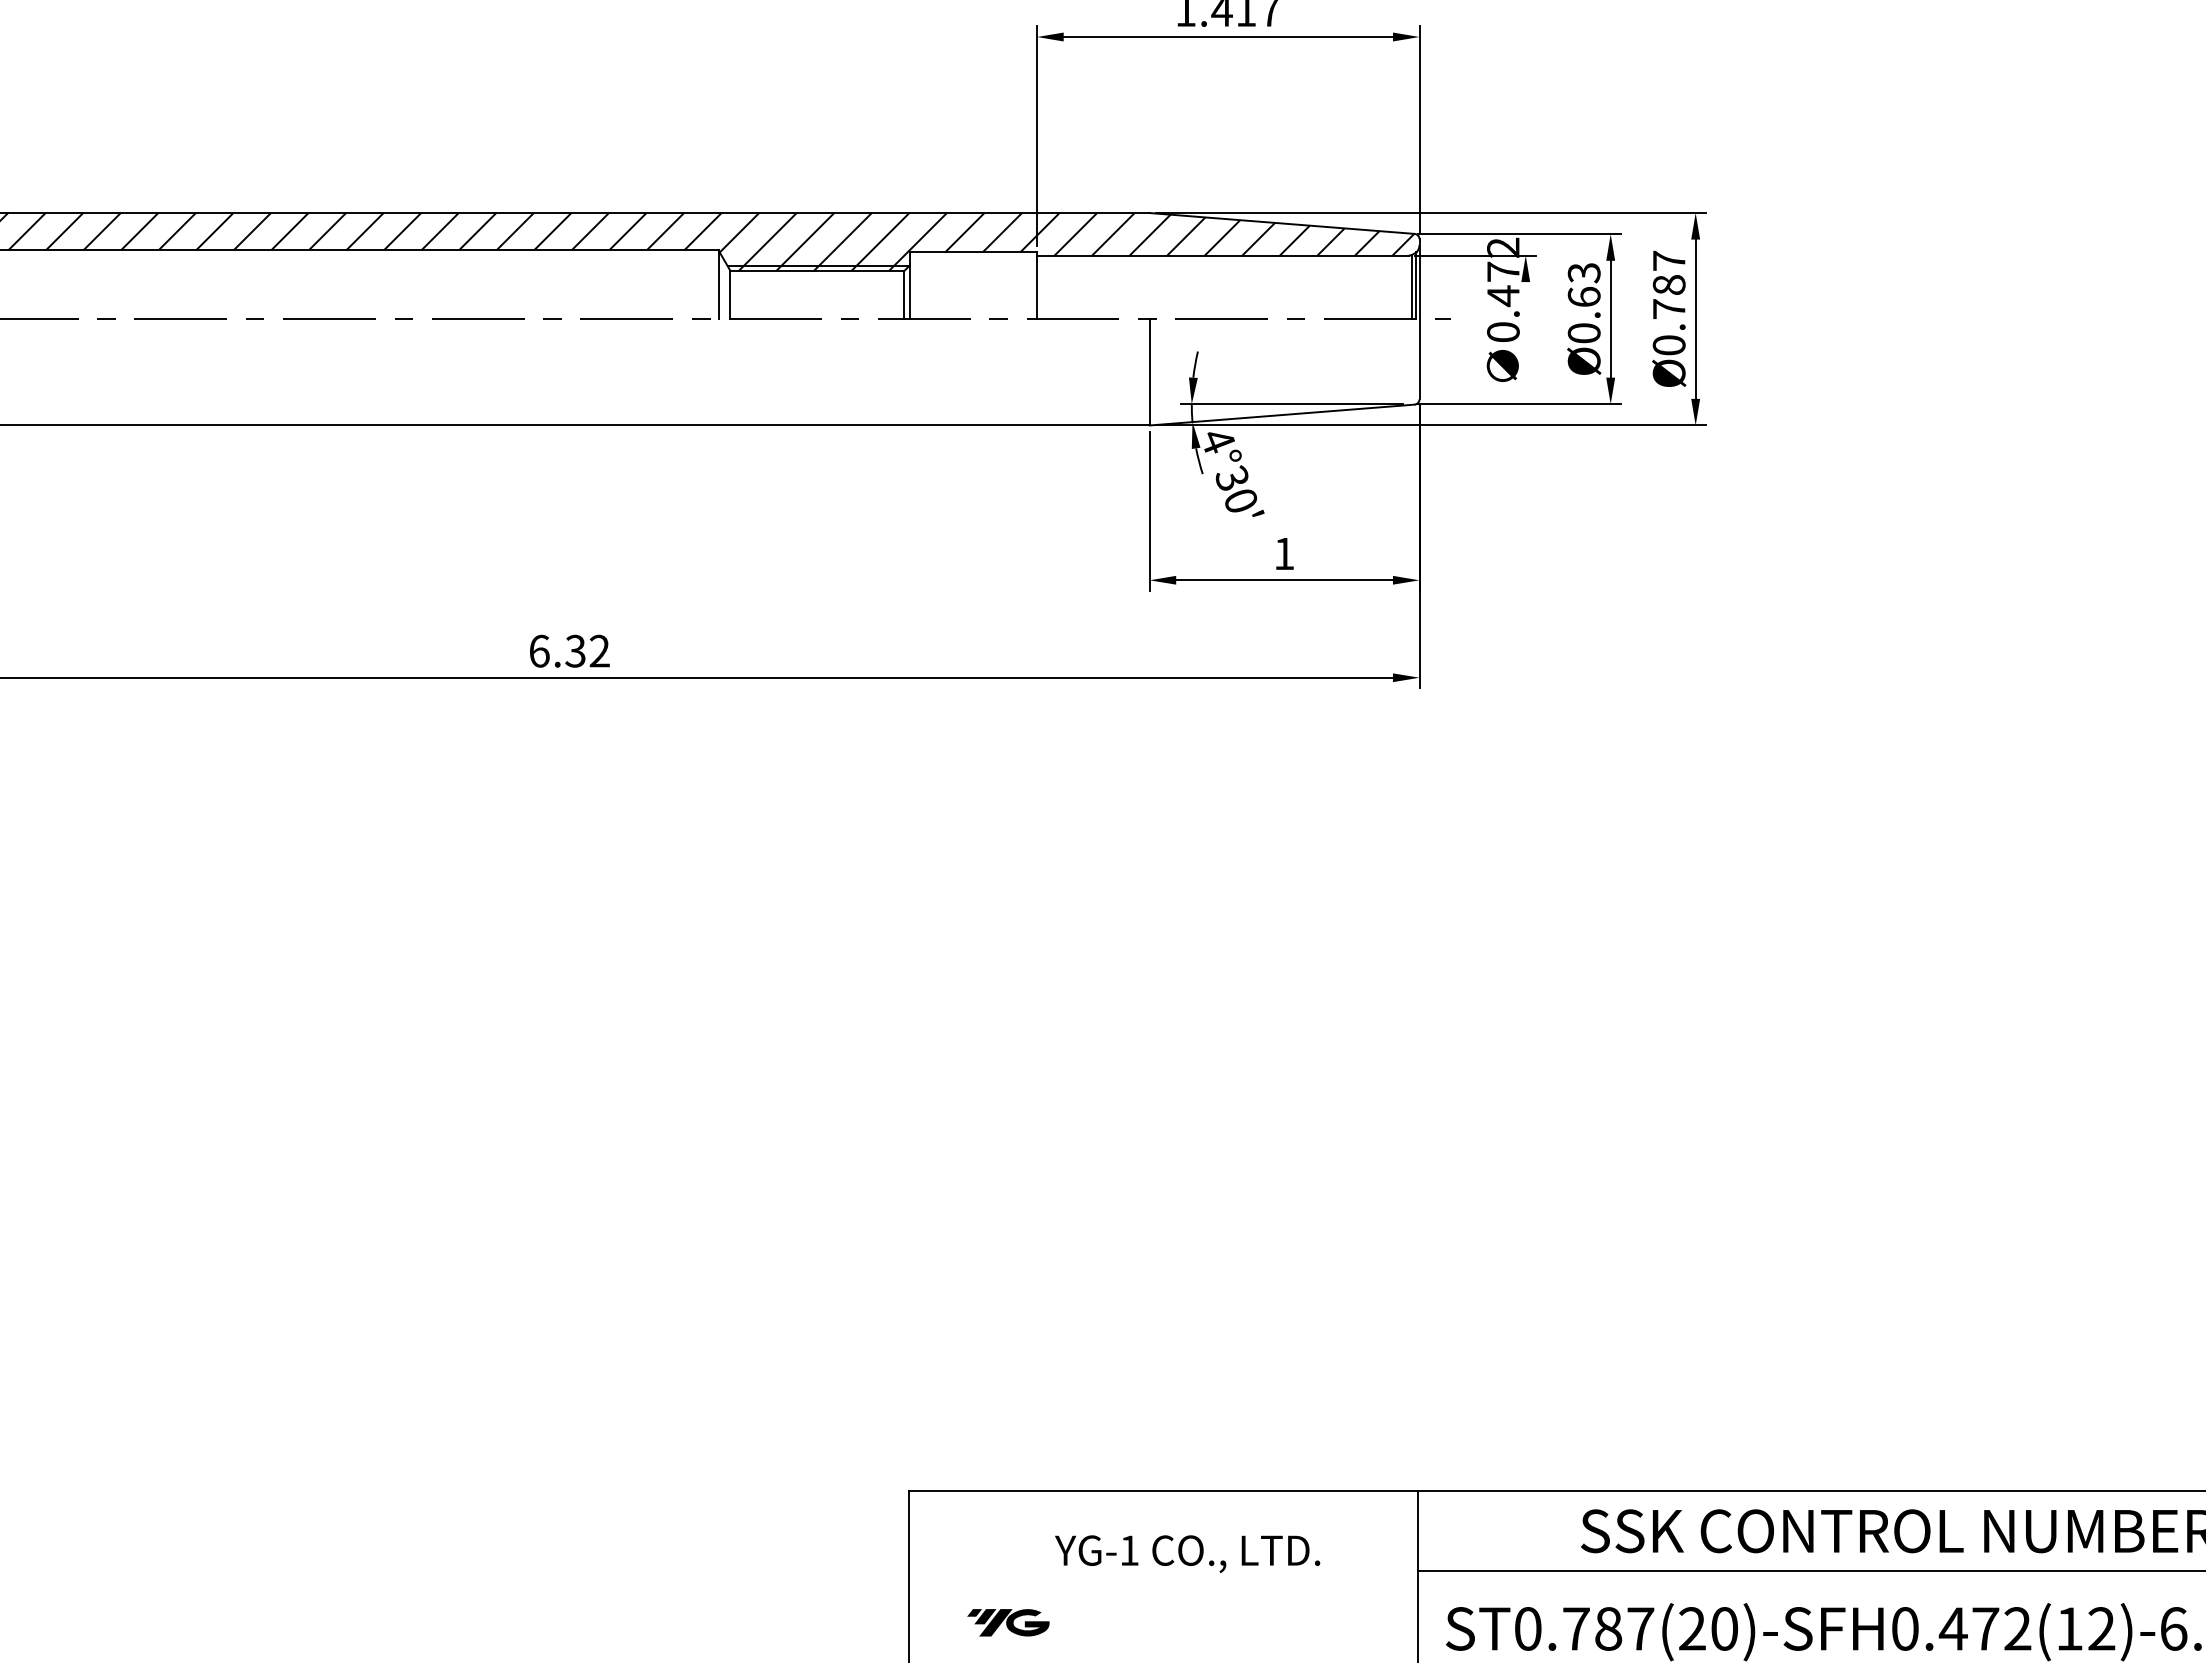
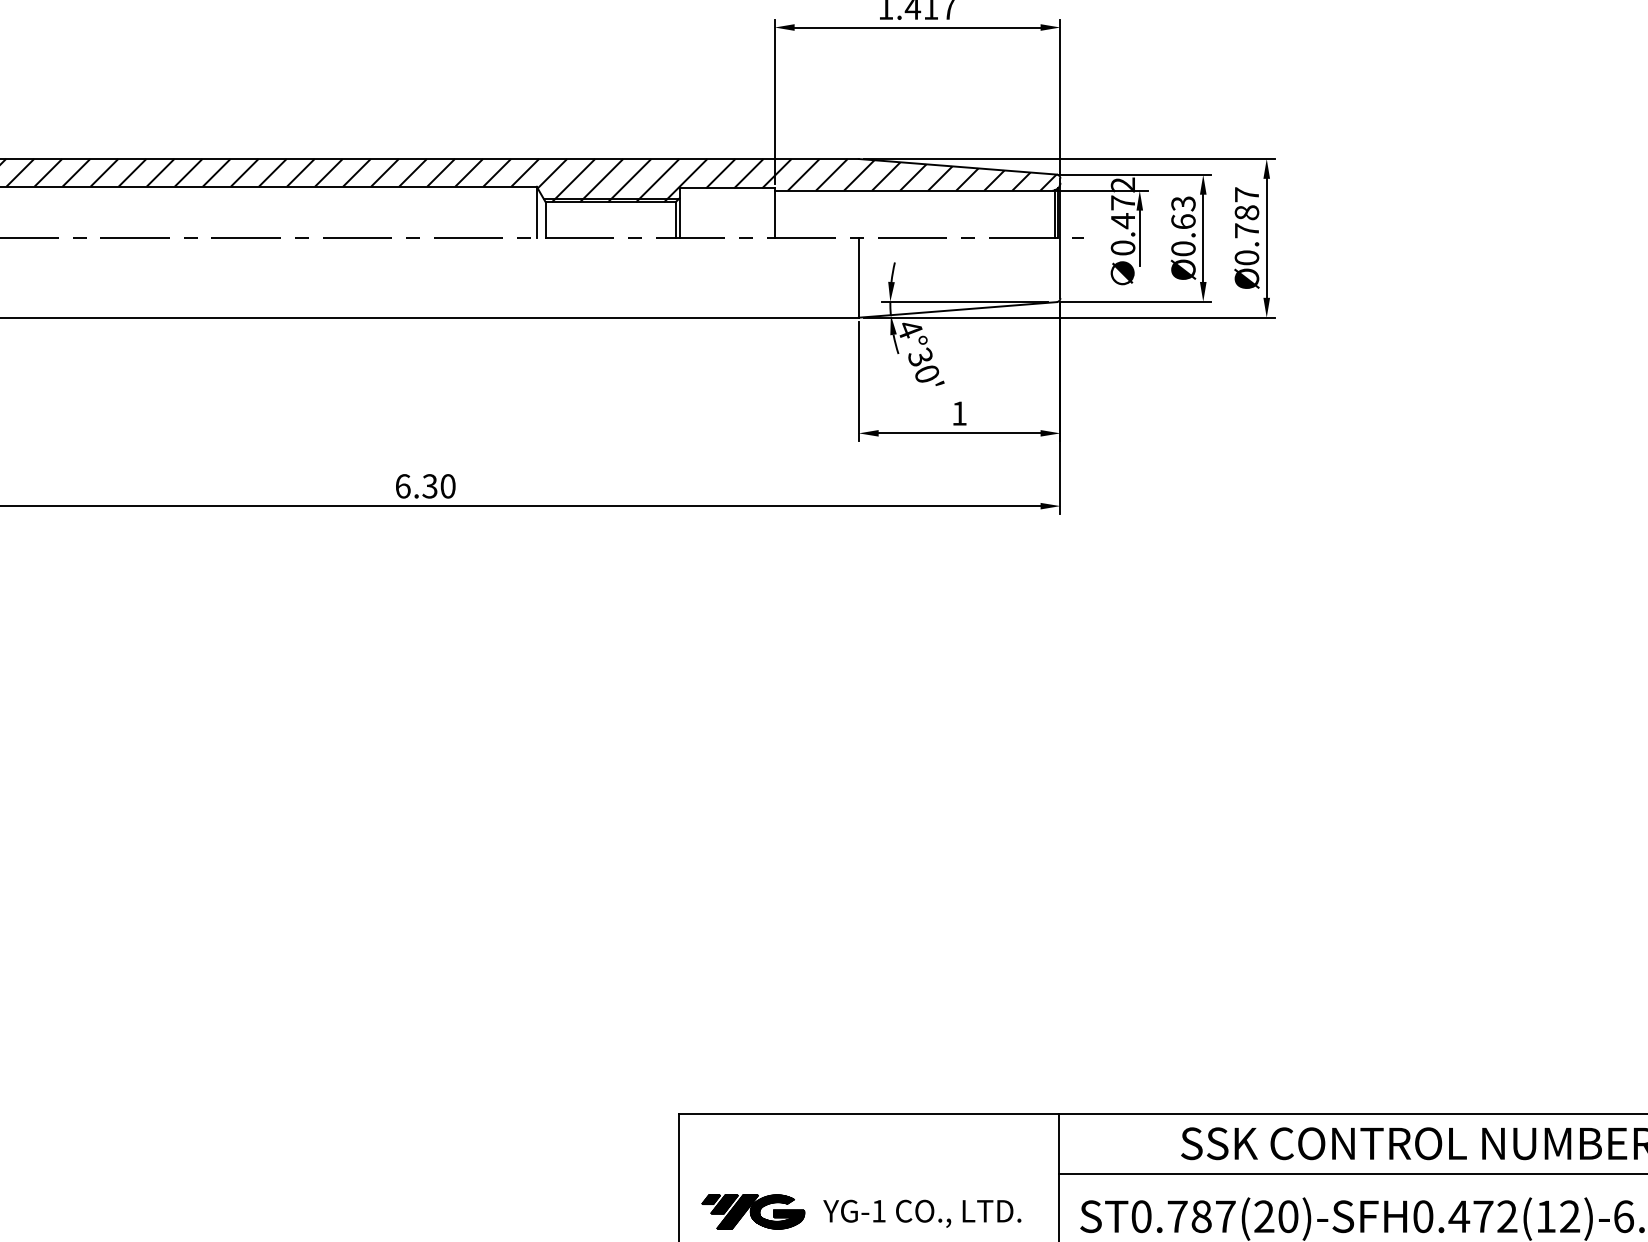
line: (1525, 319) -> (1139, 238), added
text: (599, 650) -> (447, 485), 6.32 -> 6.30
text: (1187, 1553) -> (922, 1213), moved
part: (1008, 1622) -> (753, 1211), size x1.67

